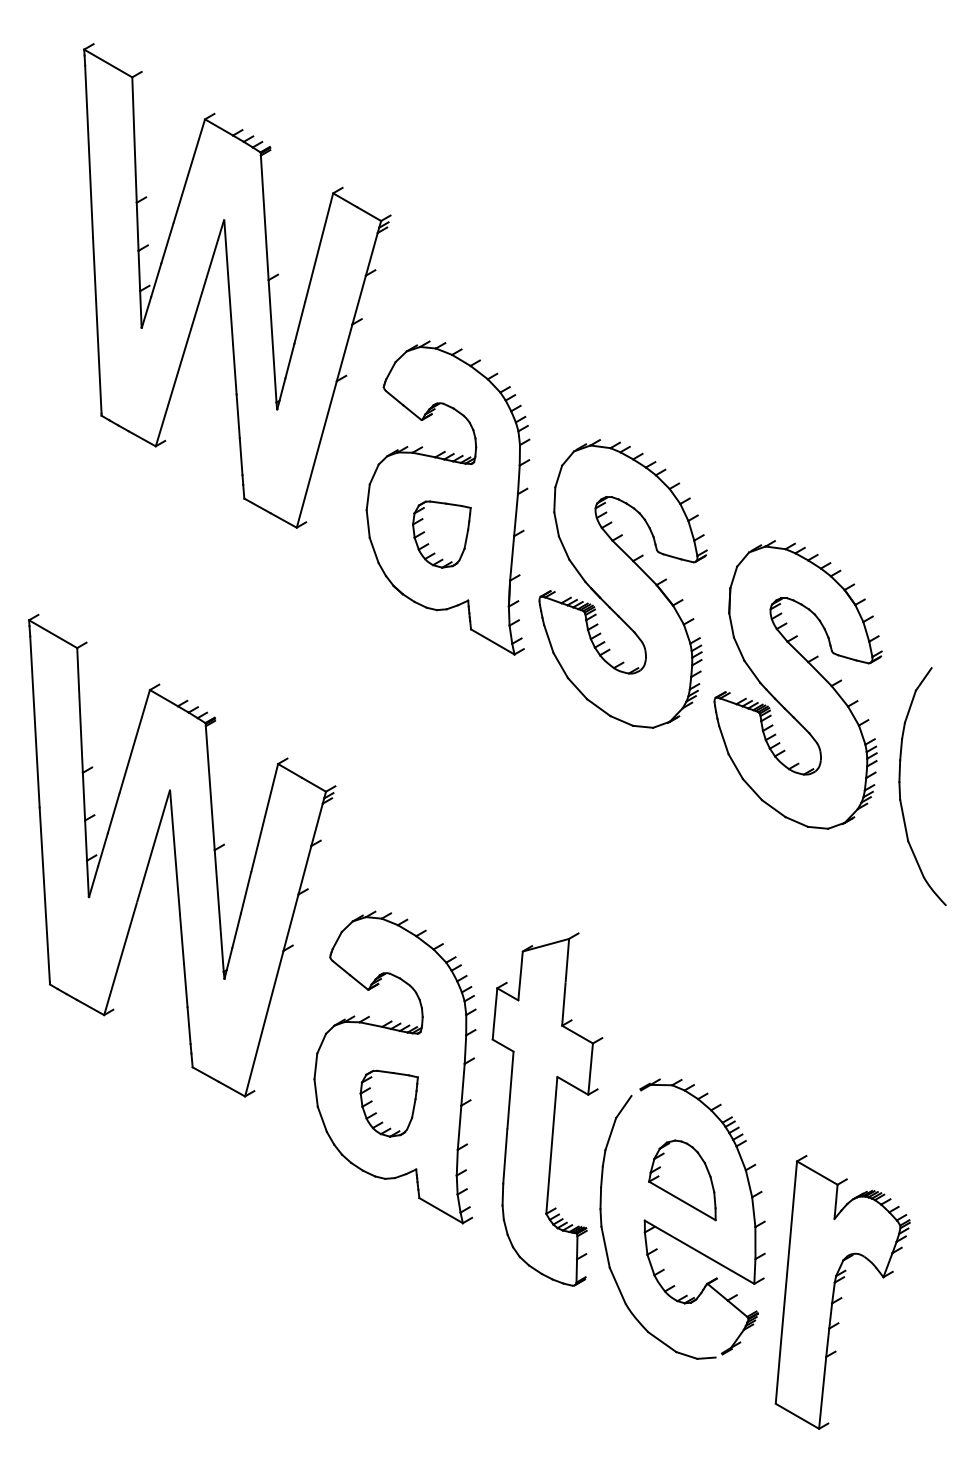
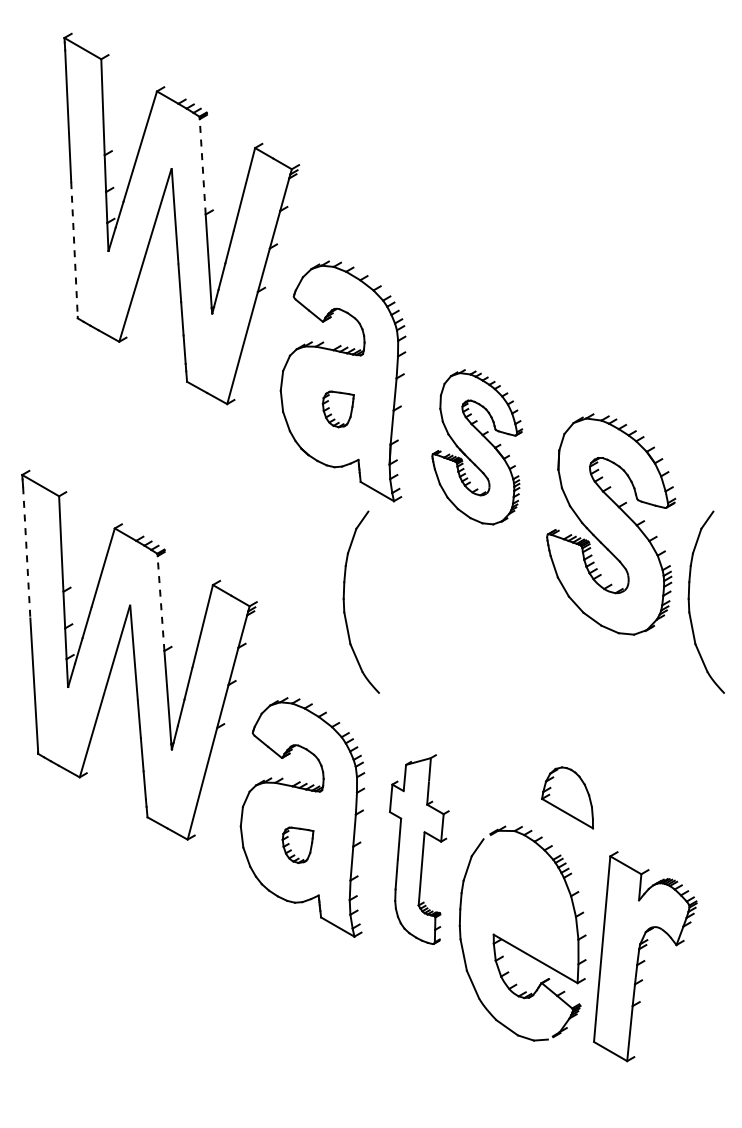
line: (264, 217) -> (202, 166), solid -> dashed
line: (97, 325) -> (74, 249), solid -> dashed
part: (442, 534) -> (338, 409), size x0.7
part: (623, 584) -> (477, 447), size x0.7
line: (34, 721) -> (26, 552), solid -> dashed
part: (449, 785) -> (344, 601), added
line: (210, 788) -> (161, 603), solid -> dashed
part: (388, 1104) -> (297, 845), size x0.7
part: (547, 1109) -> (419, 849), size x0.7
part: (682, 1179) -> (567, 797), moved
part: (842, 1292) -> (645, 956), moved

